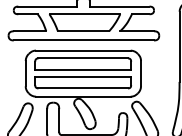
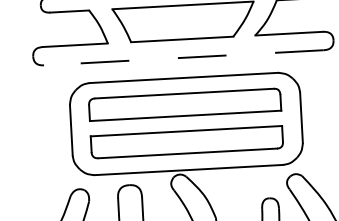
line: (83, 40) -> (183, 57), solid -> dashed

